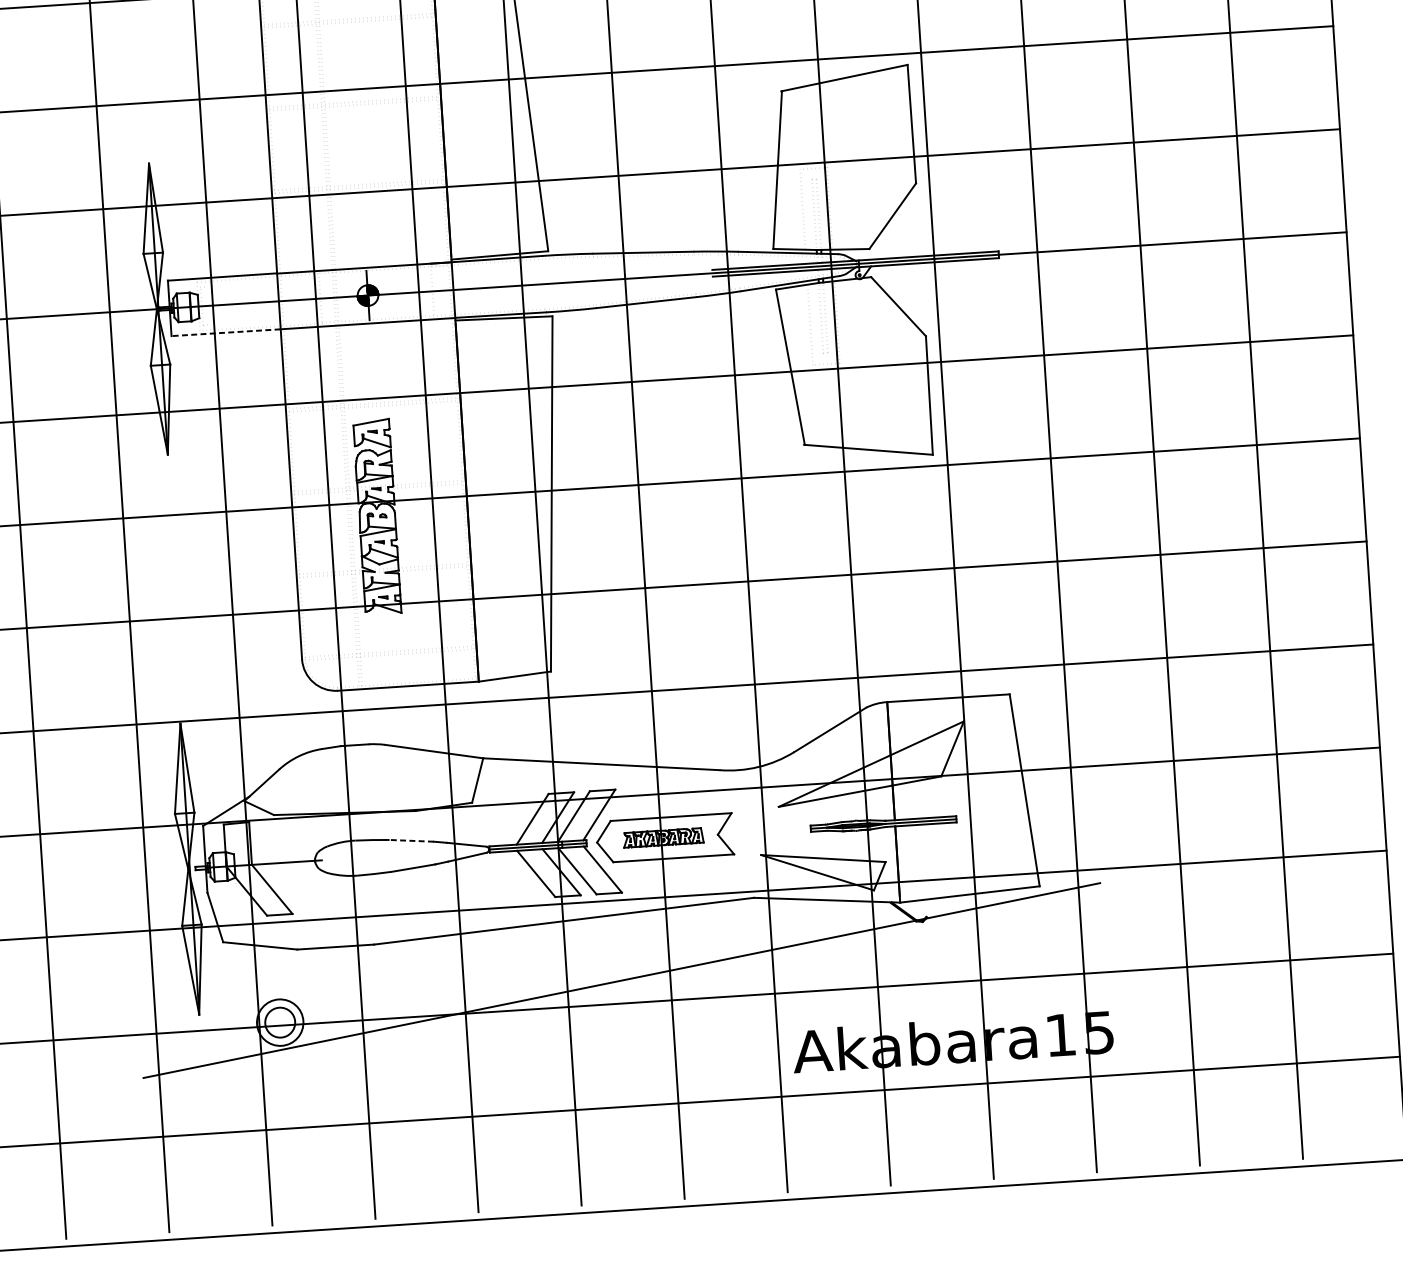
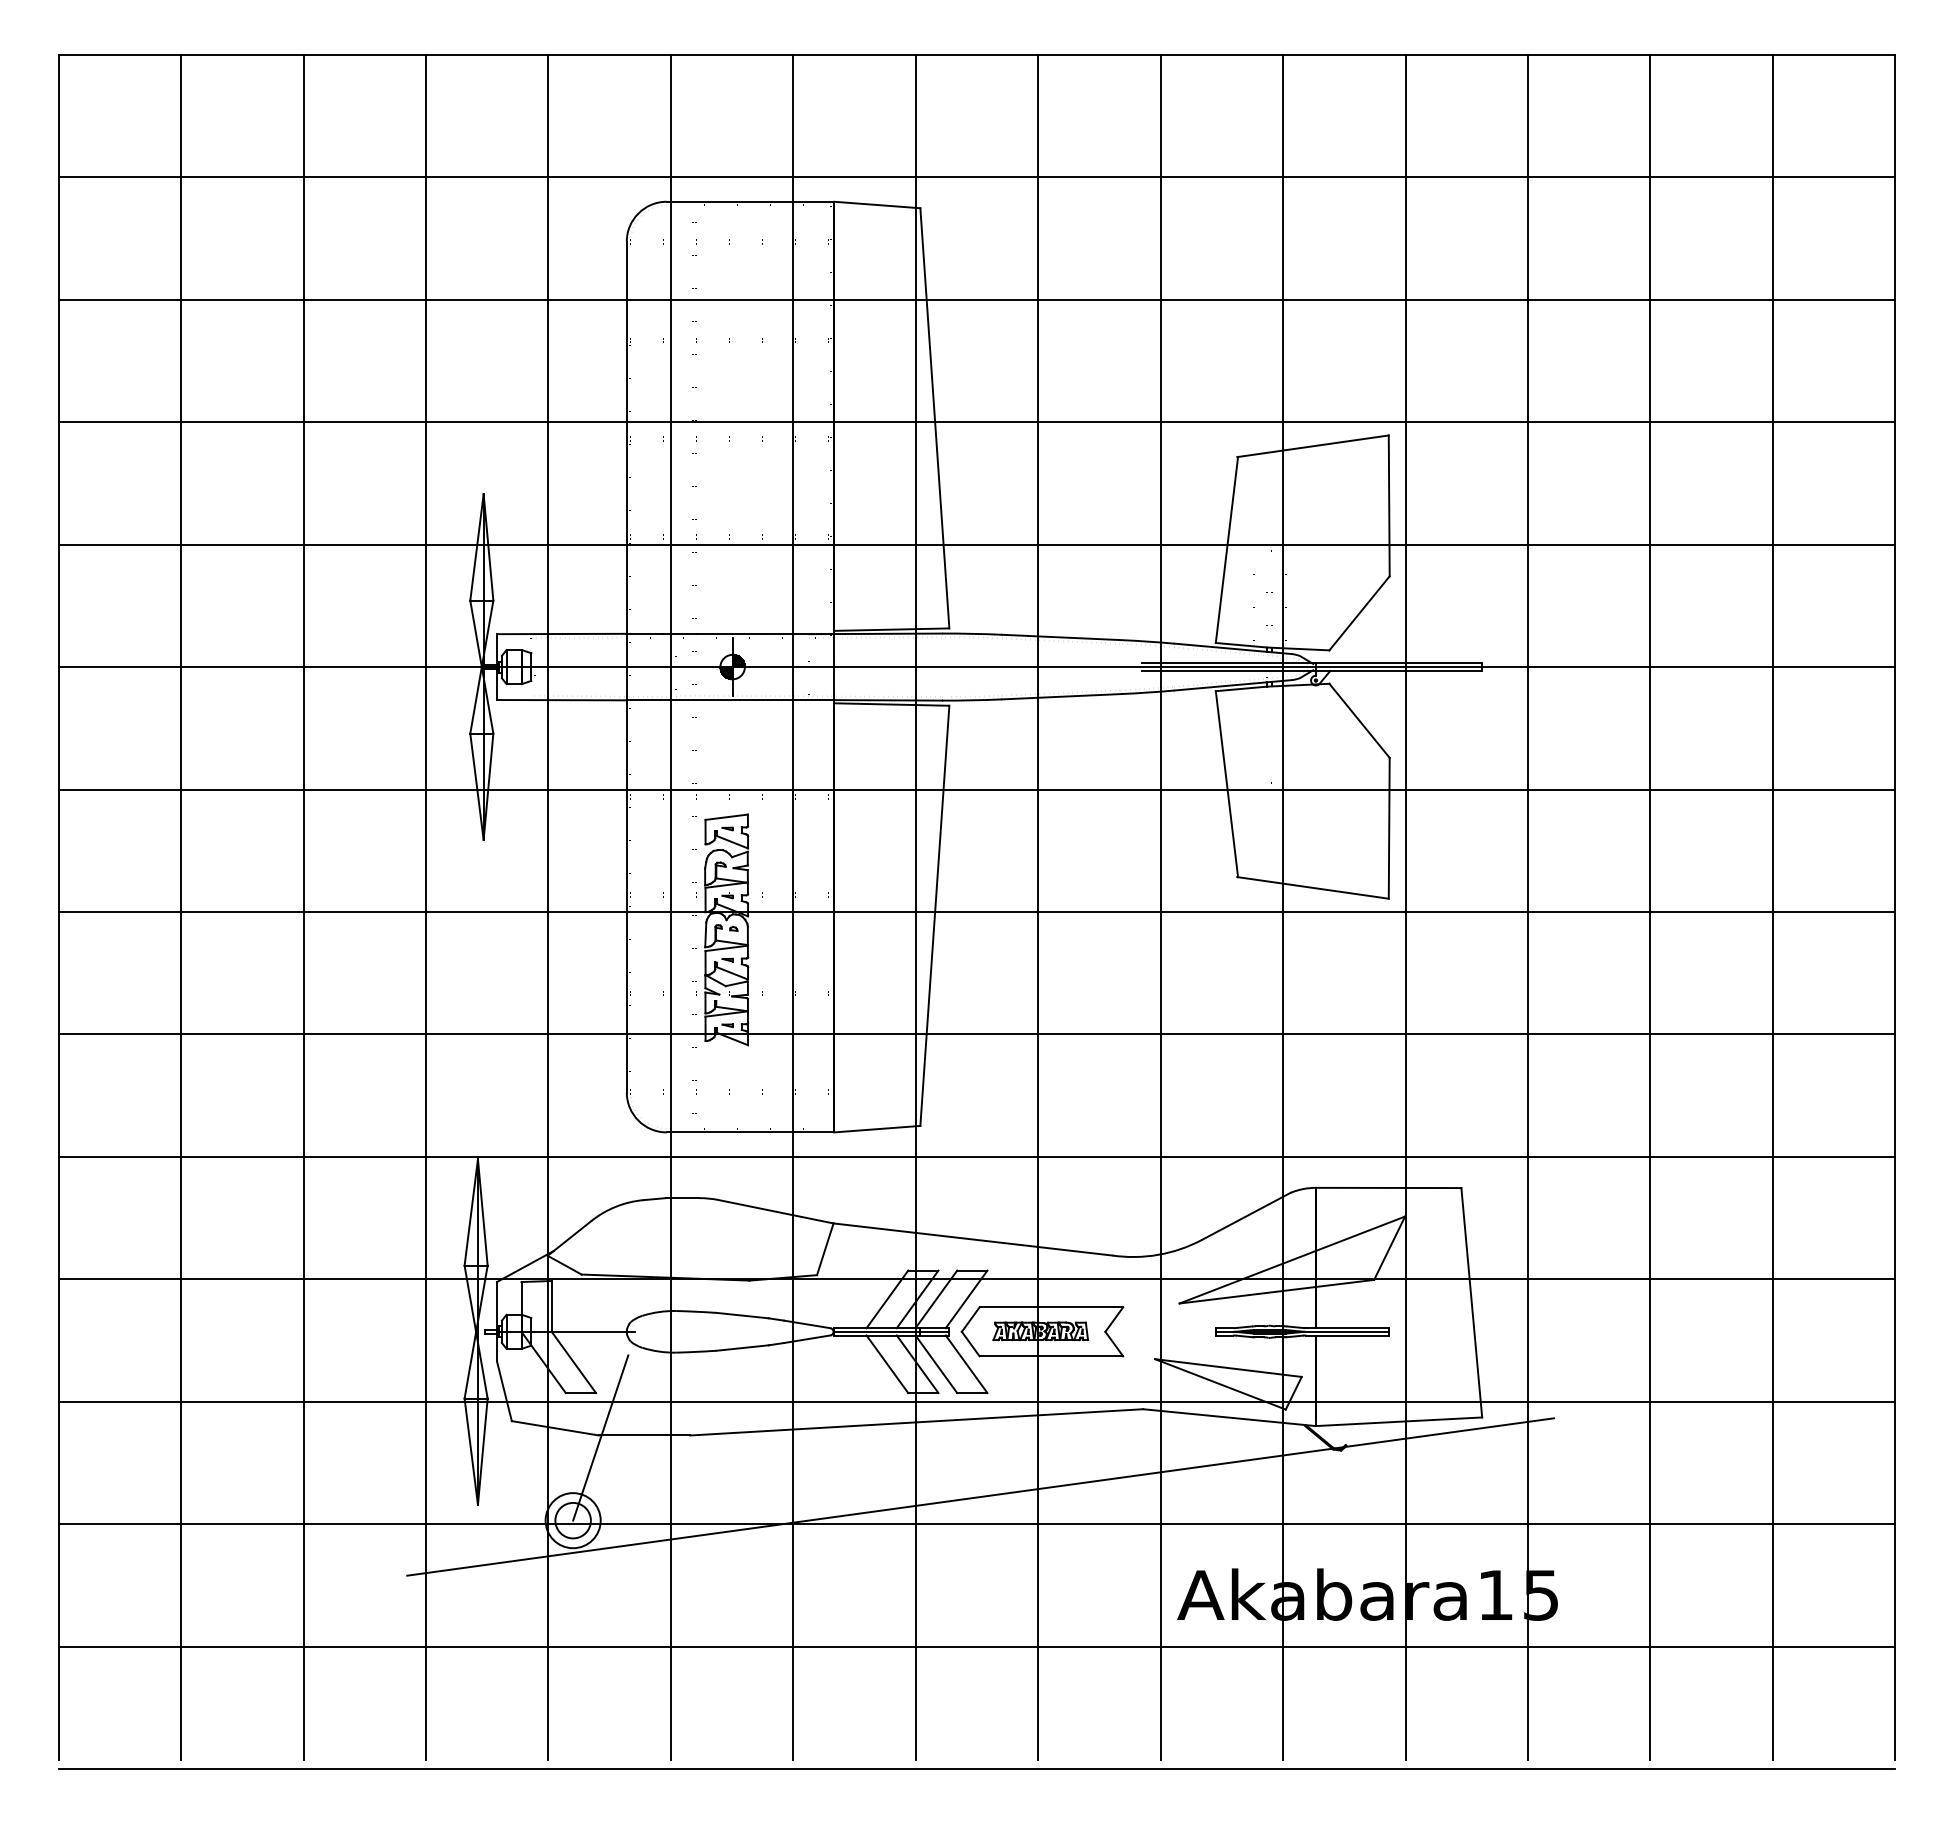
line: (225, 333) -> (561, 700), dashed -> solid
line: (411, 840) -> (742, 1315), dashed -> solid
line: (298, 951) -> (600, 1437), added

